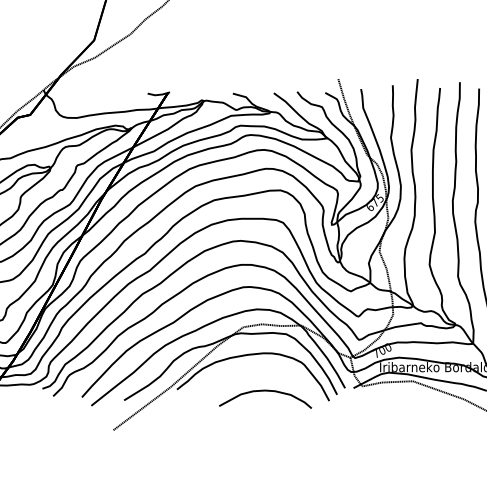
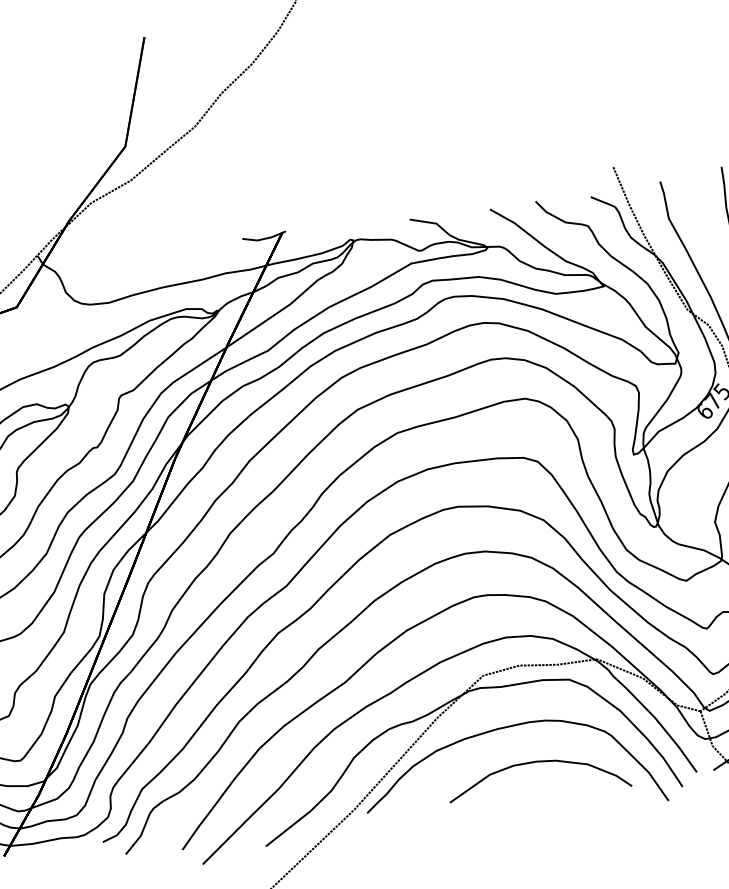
part: (265, 391) -> (537, 763), moved

